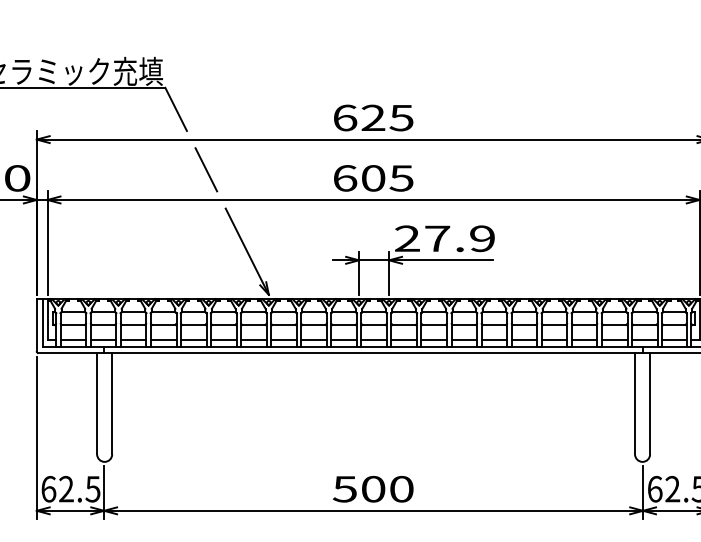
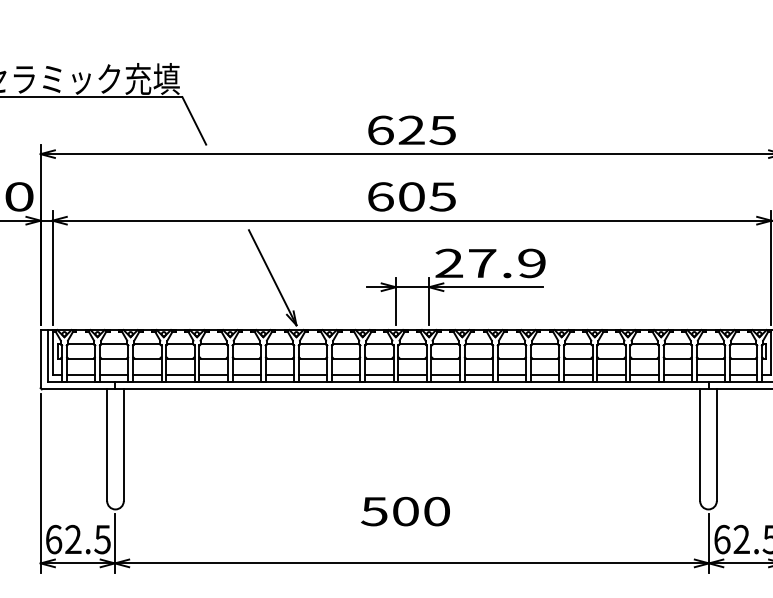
line: (206, 169) -> (227, 187), removed
text: (373, 489) -> (405, 511), moved

